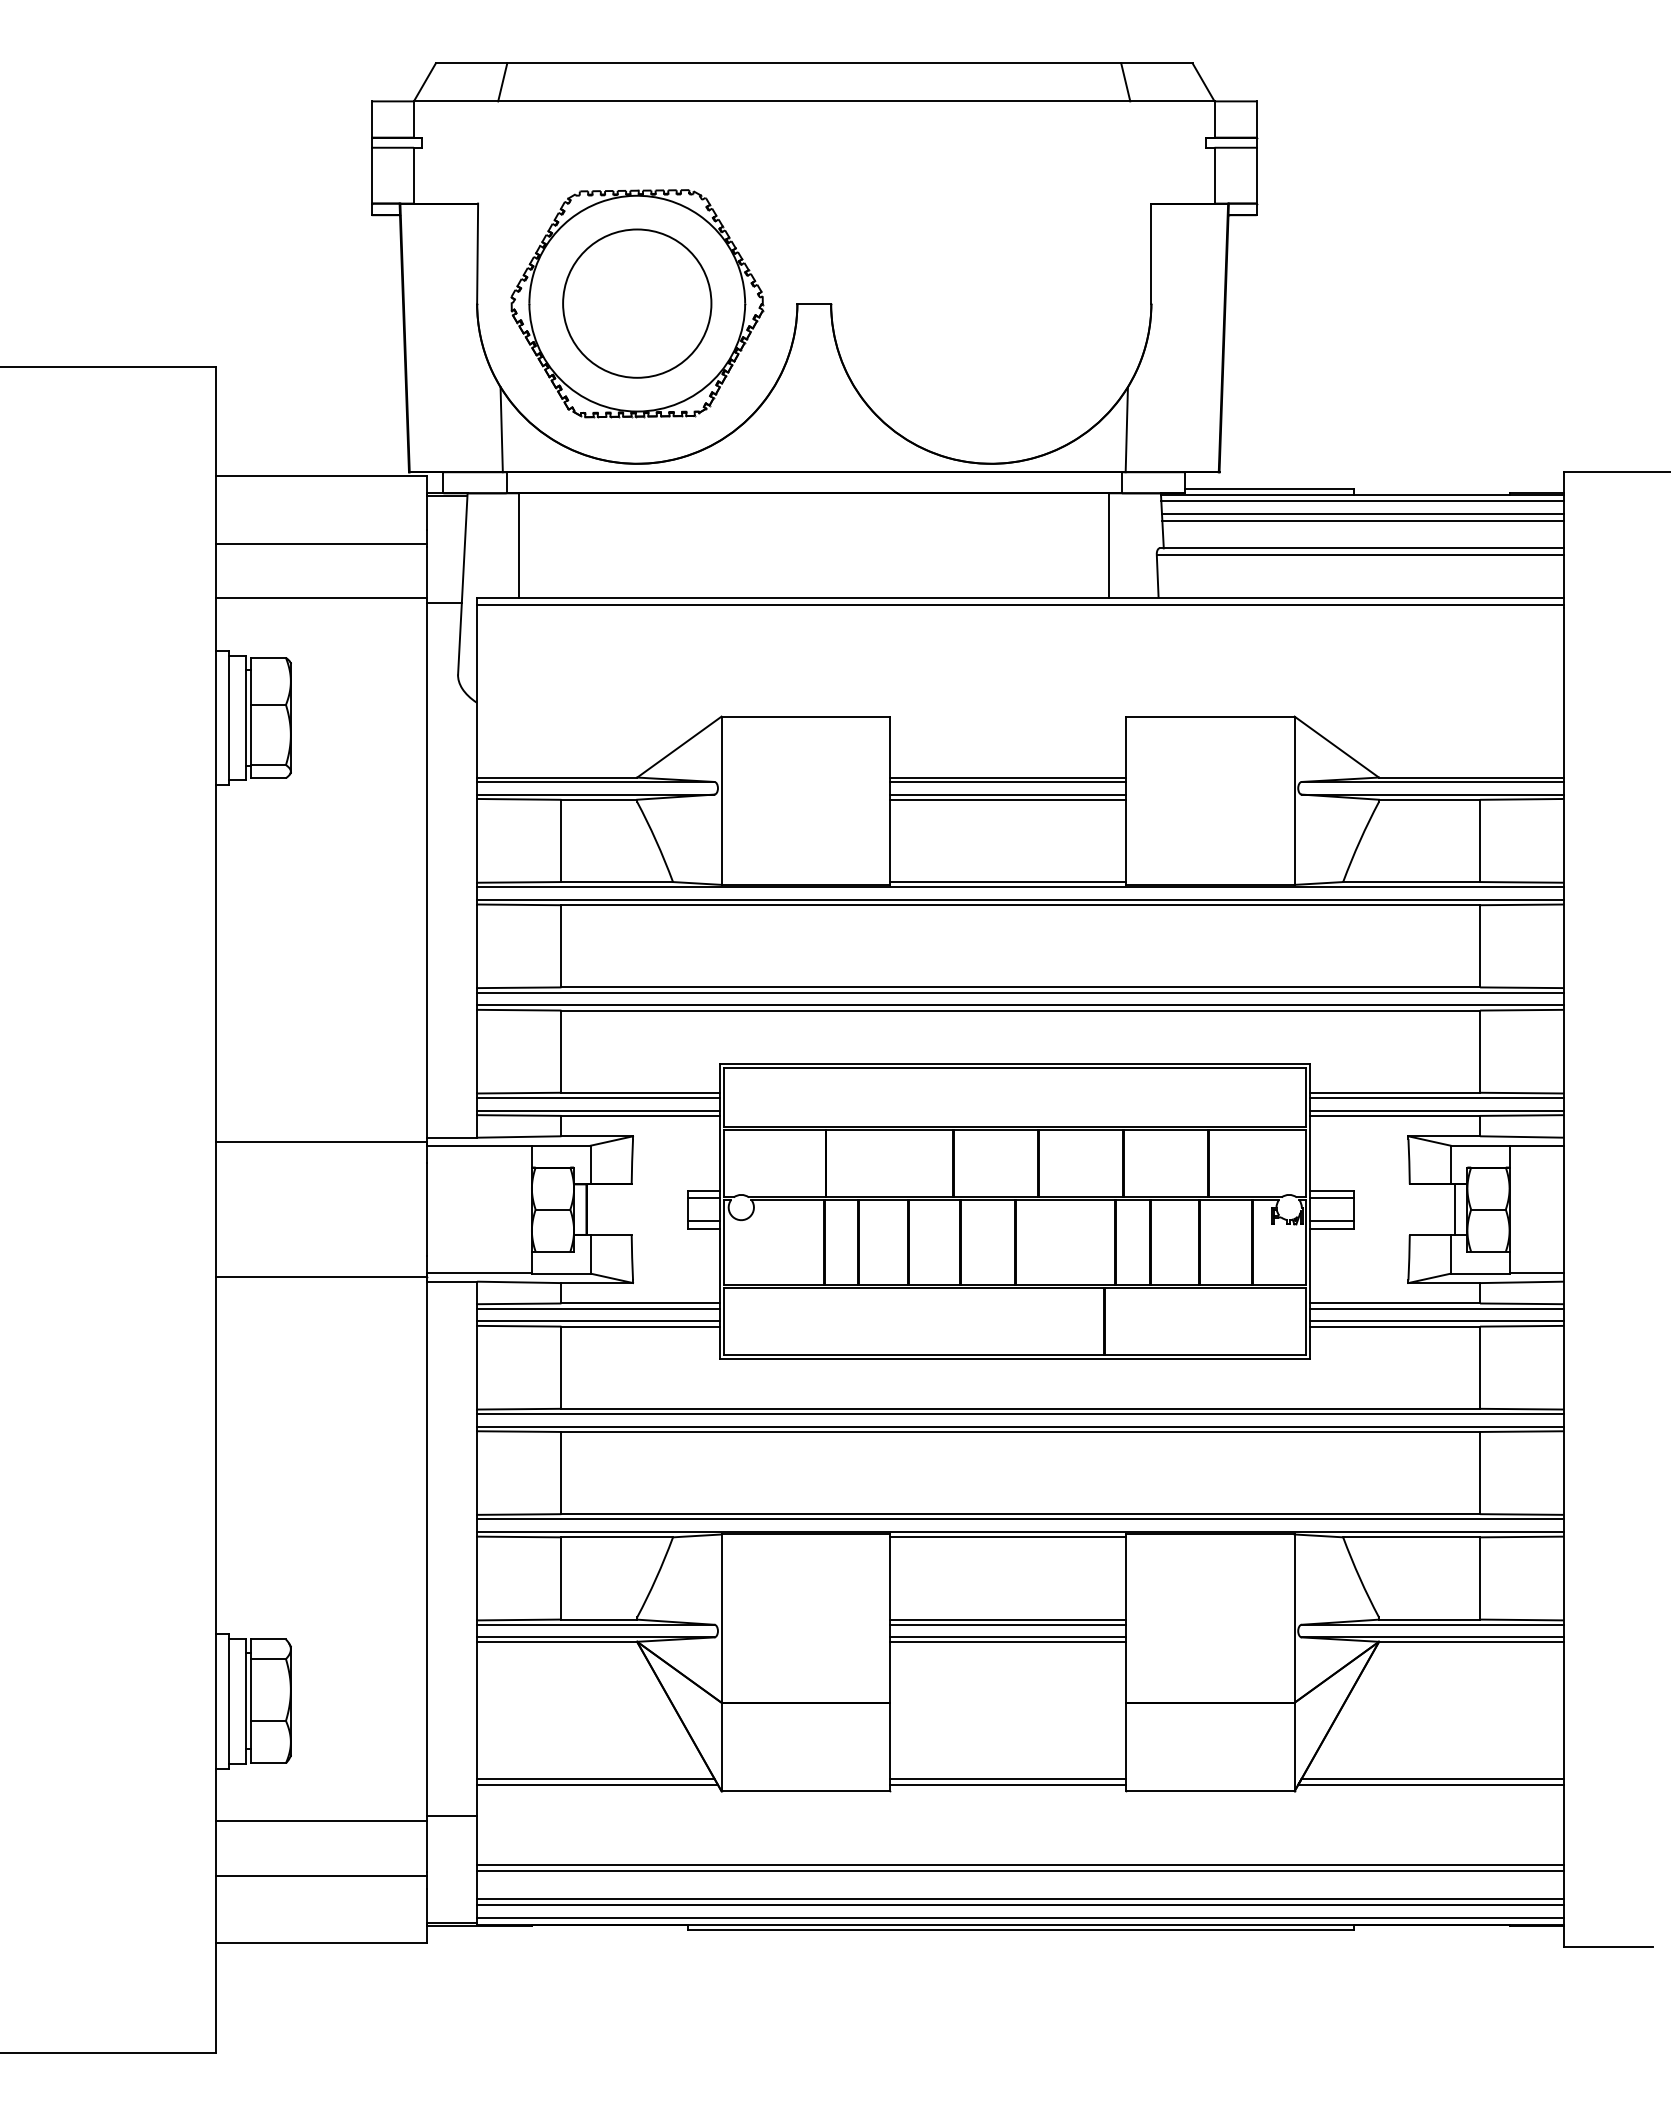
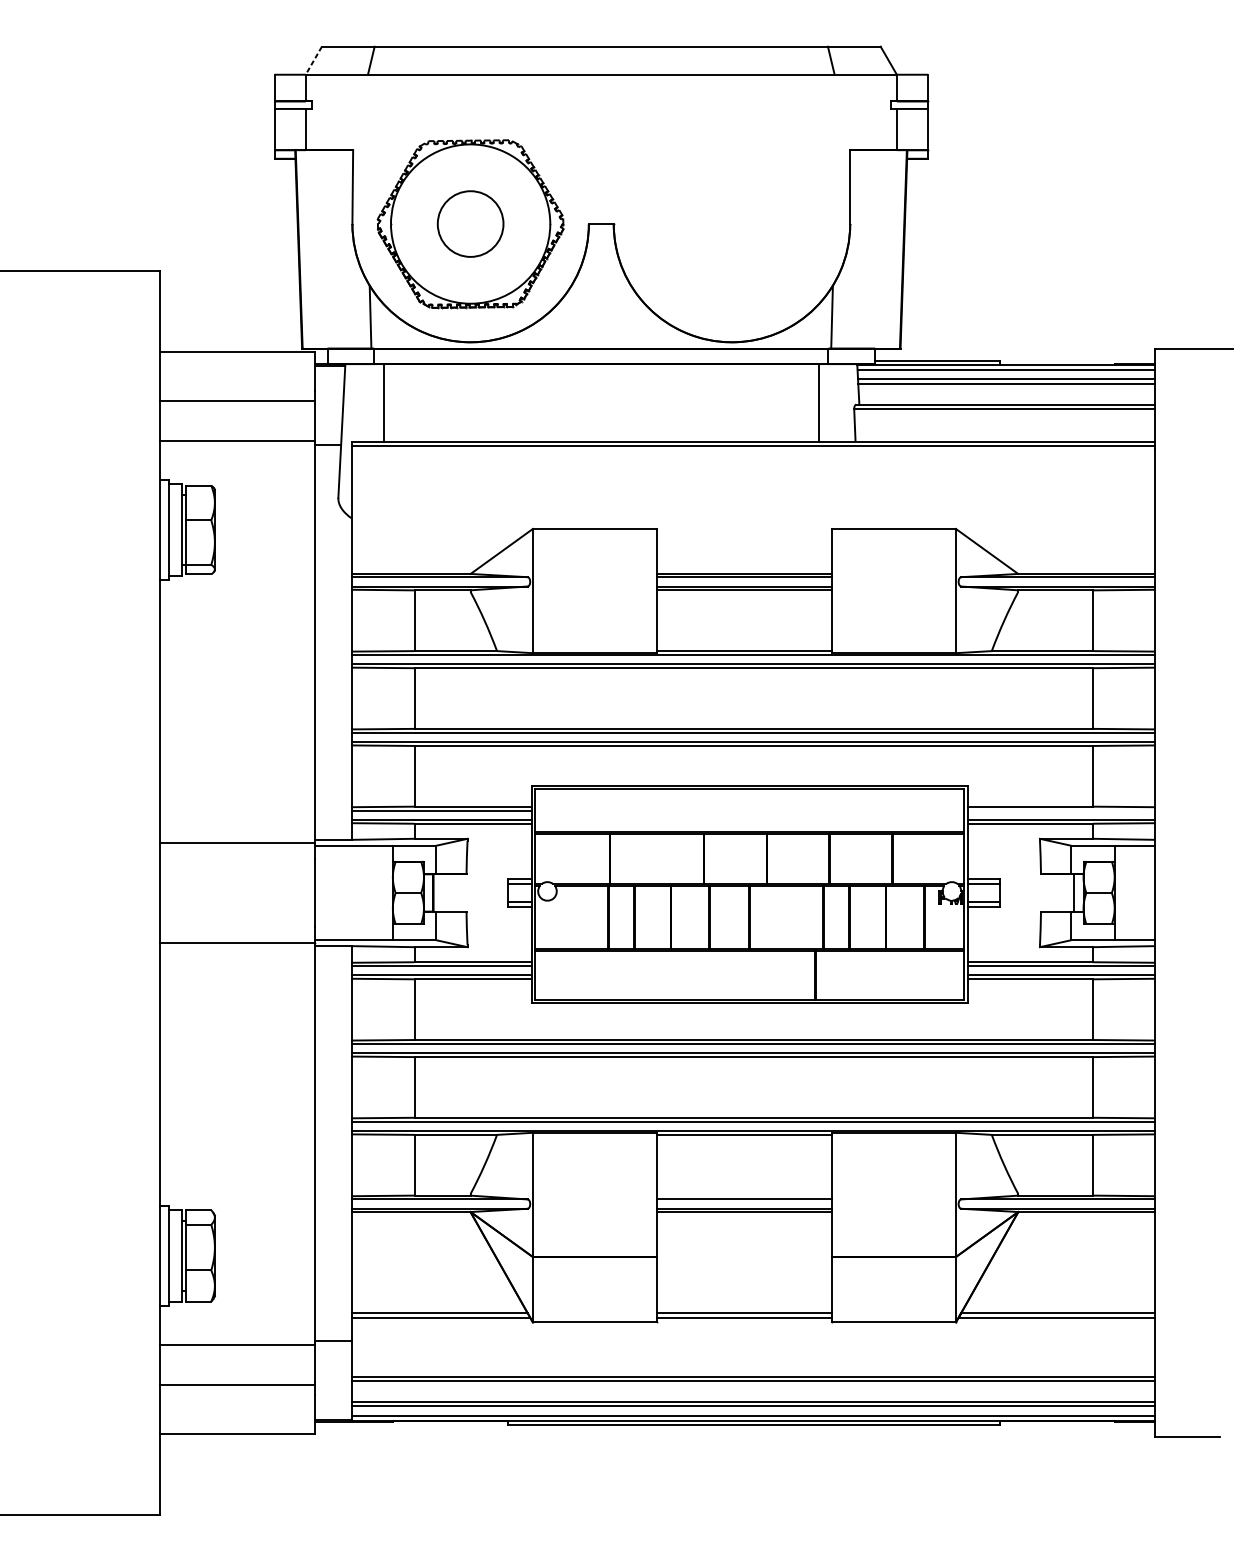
line: (424, 82) -> (313, 60), solid -> dashed
circle: (637, 303) -> (470, 223), size x0.6
line: (1436, 1098) -> (1060, 810), removed
line: (1008, 1619) -> (744, 1195), removed

